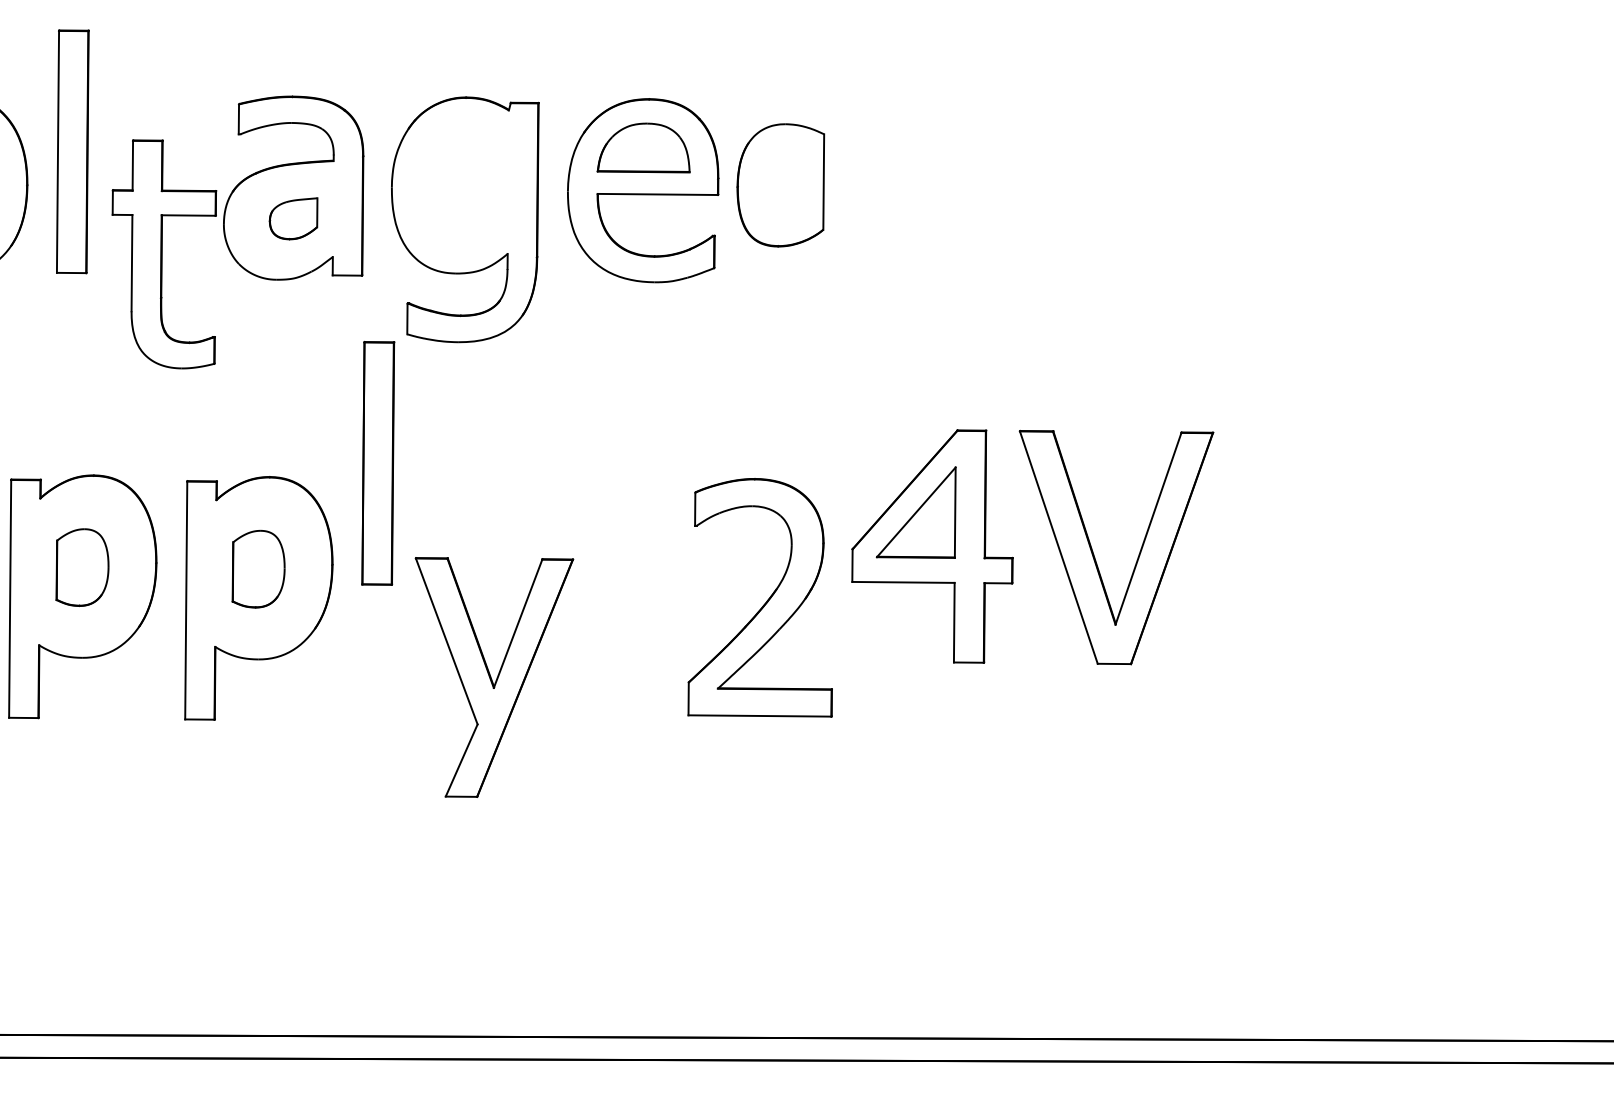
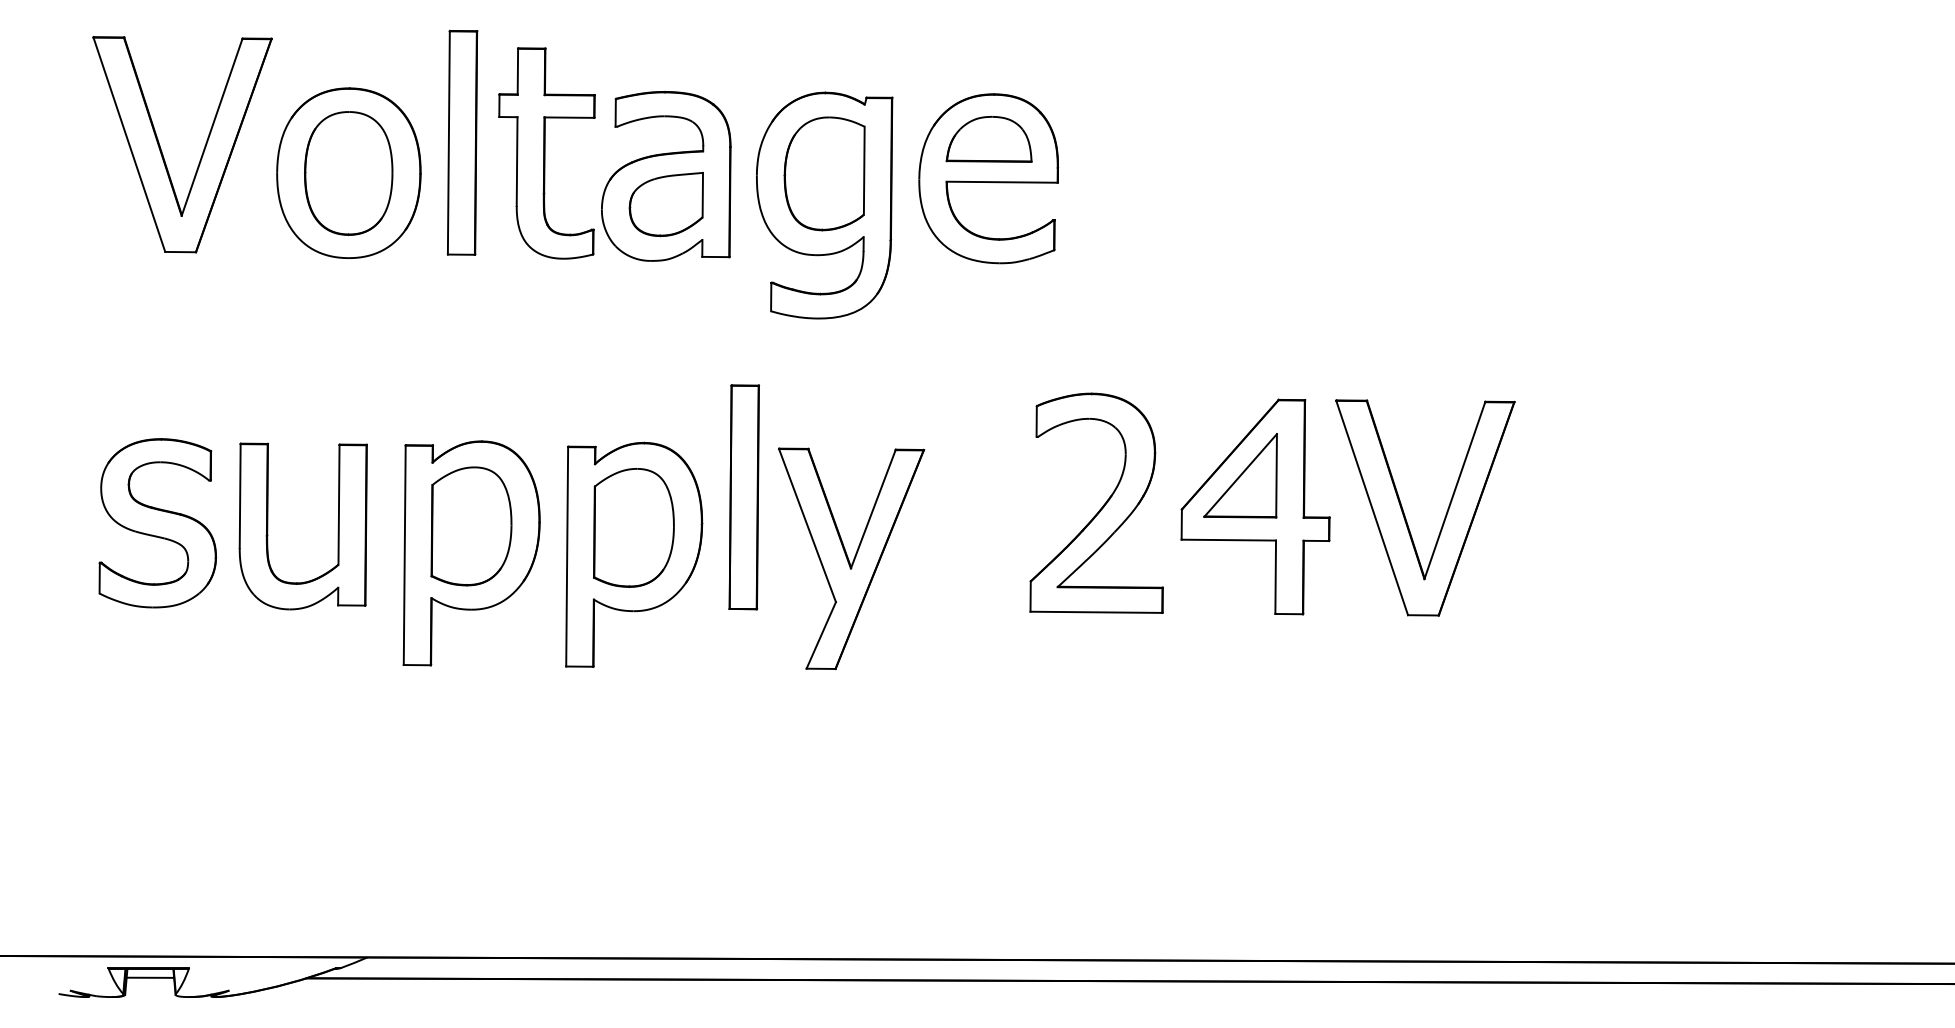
part: (780, 184) -> (824, 173), moved
part: (292, 218) -> (665, 204), size x1.67
part: (163, 254) -> (546, 153), moved
part: (377, 463) -> (743, 497), moved
part: (82, 567) -> (471, 526), size x1.67
part: (258, 568) -> (633, 527), size x1.67
part: (765, 602) -> (1101, 507), moved
part: (494, 677) -> (851, 558), moved

